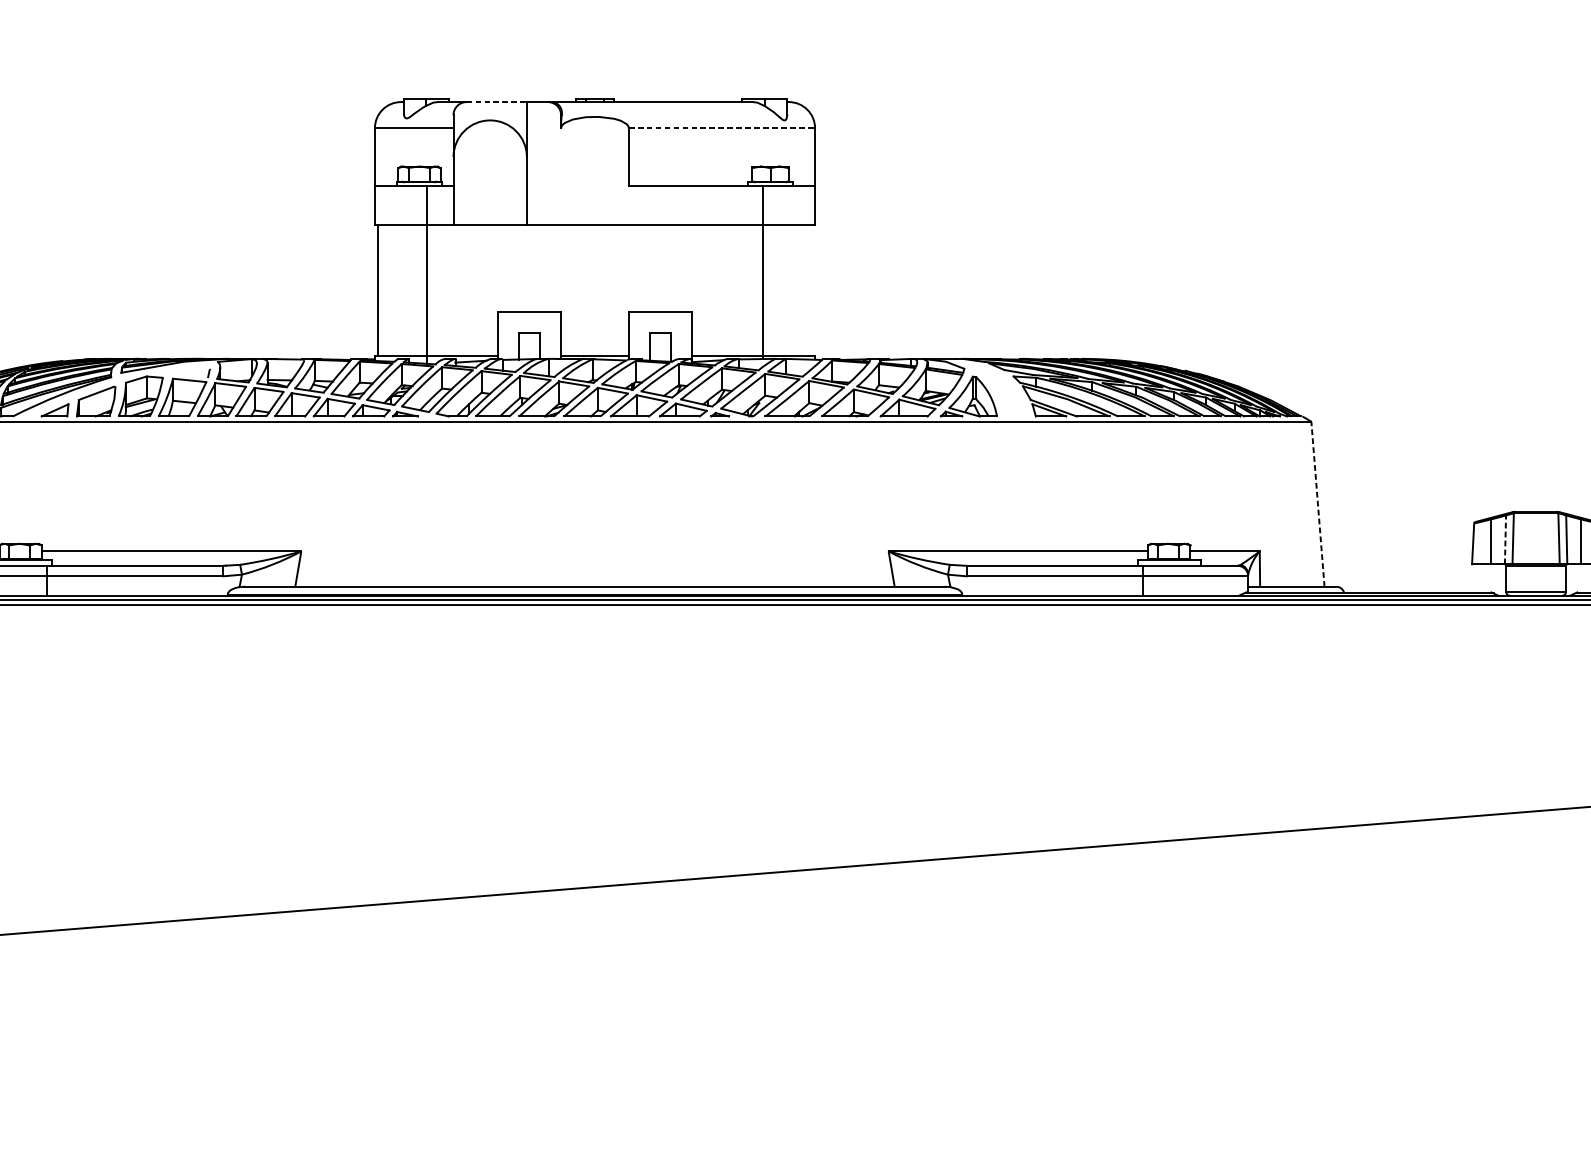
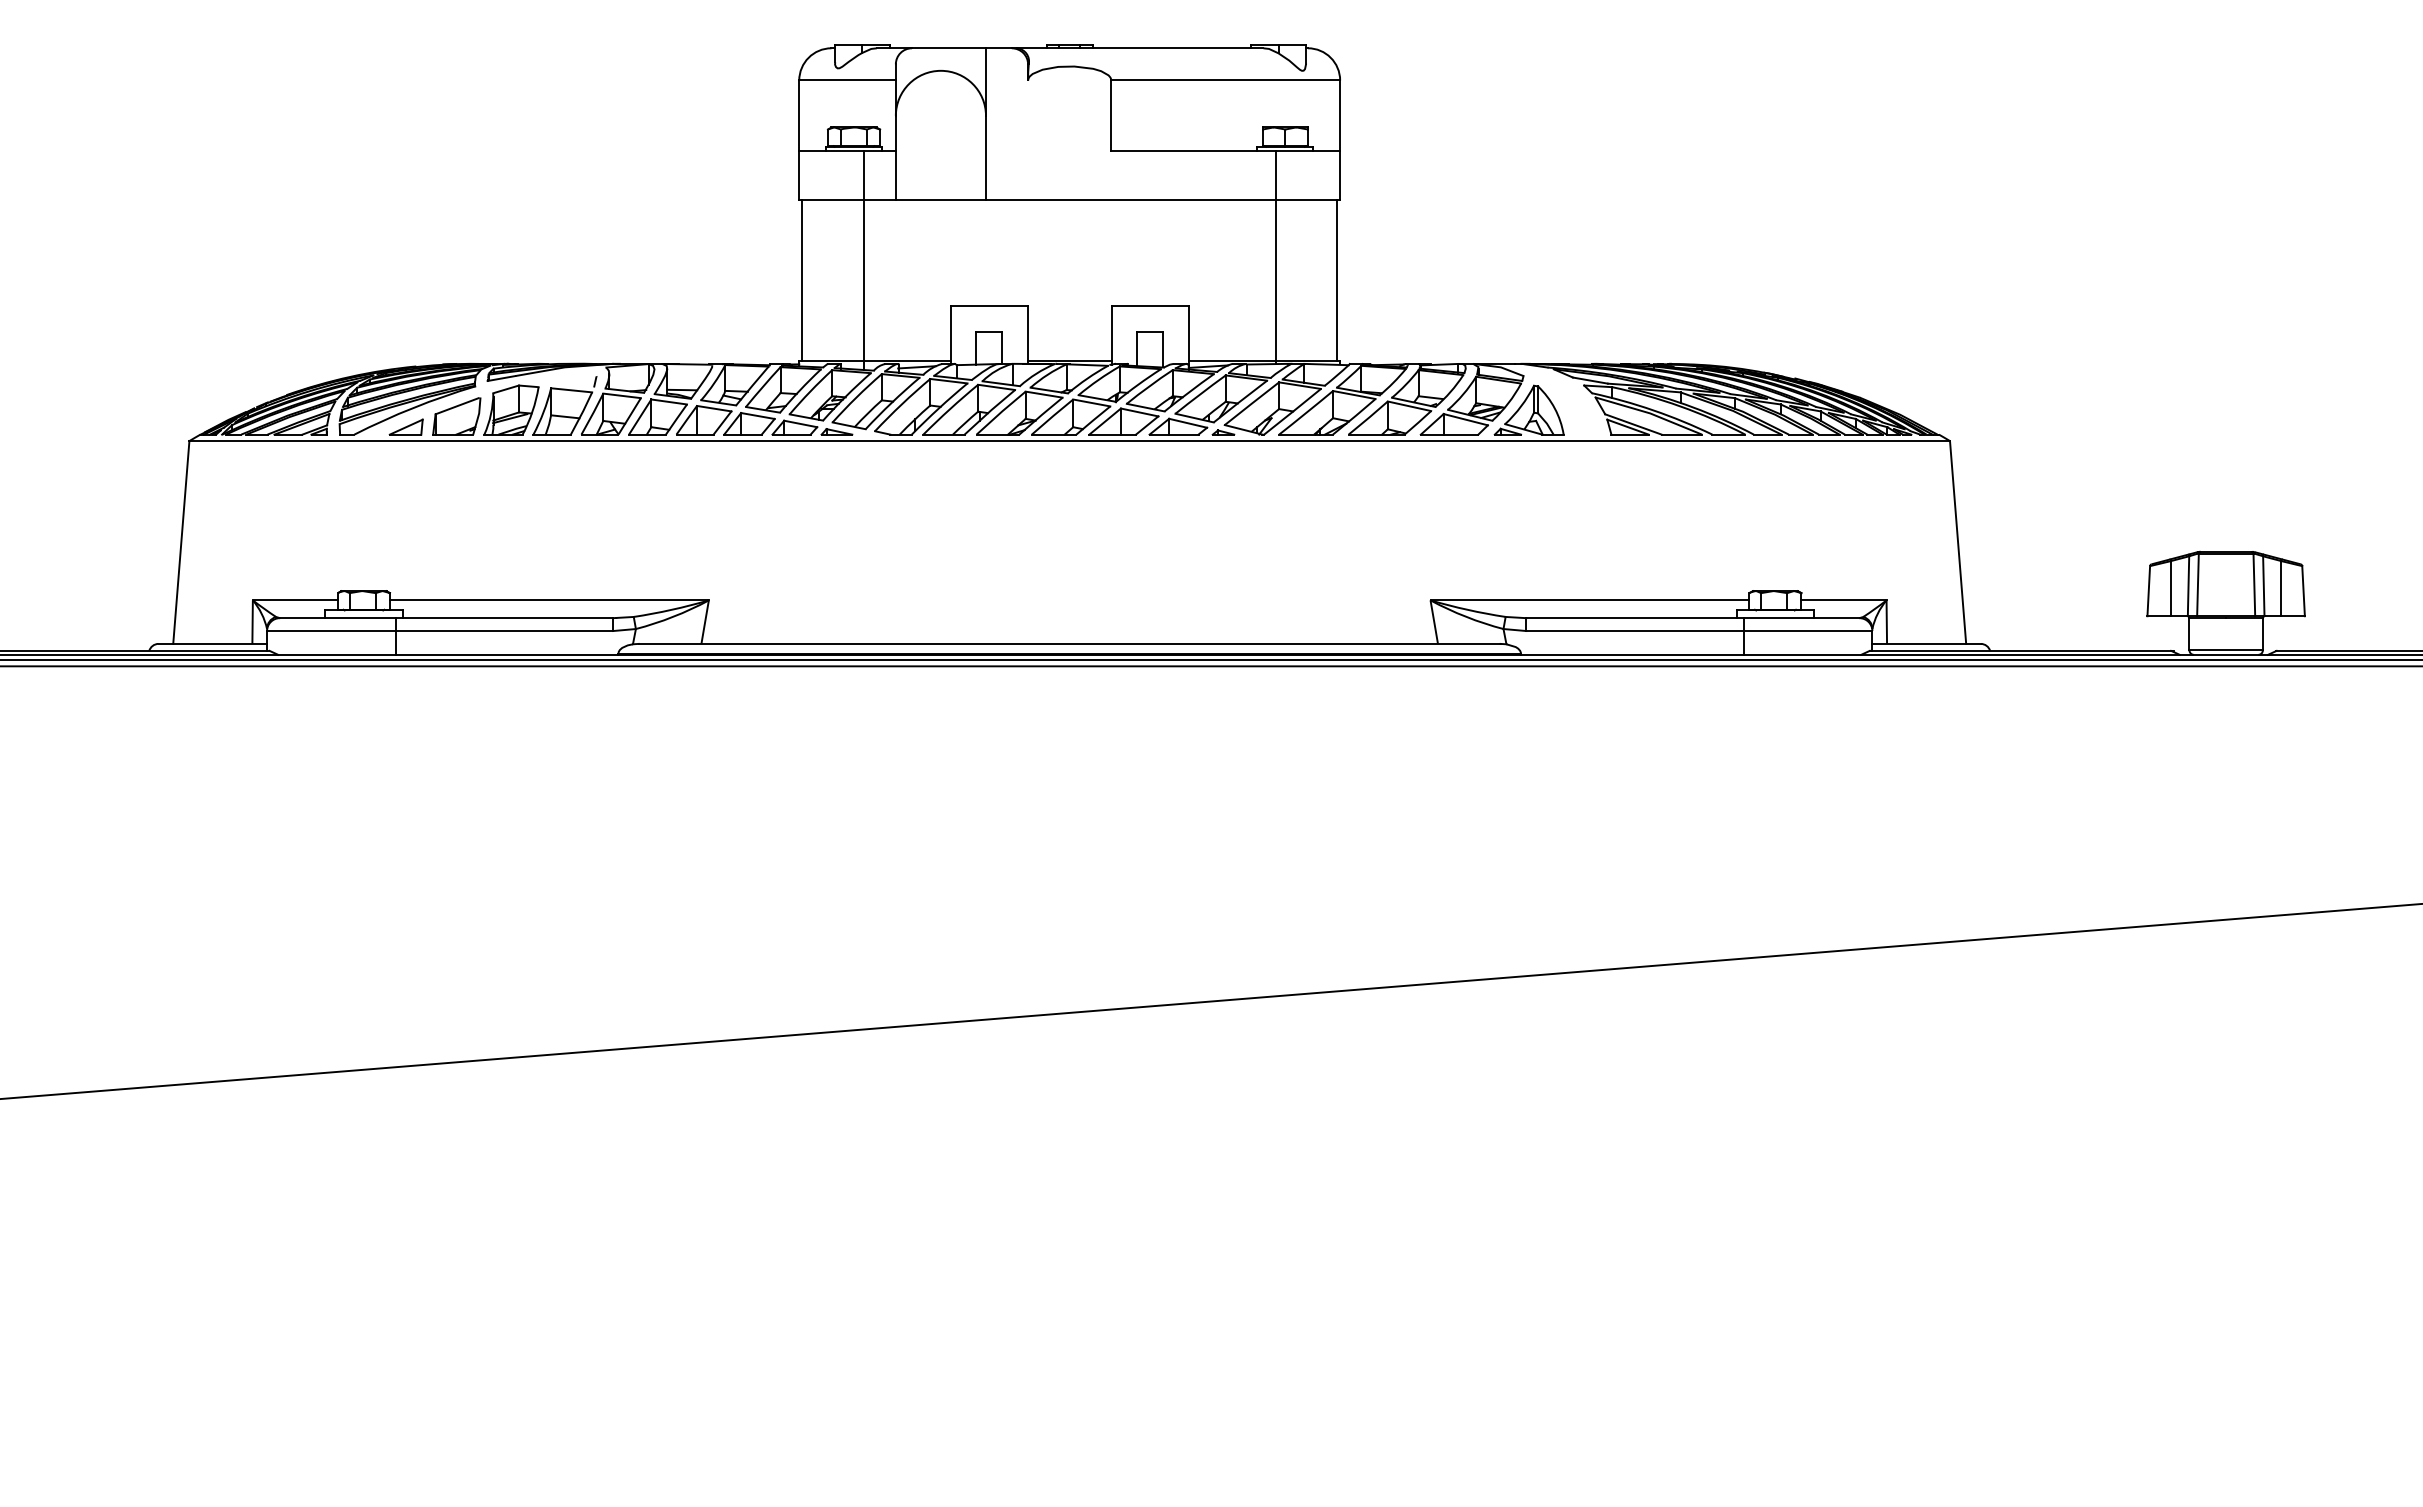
line: (497, 102) -> (949, 48), dashed -> solid
line: (722, 128) -> (1226, 80), dashed -> solid
line: (812, 290) -> (1336, 279), added
line: (1318, 504) -> (1958, 542), dashed -> solid
line: (1505, 539) -> (2188, 585), dashed -> solid

